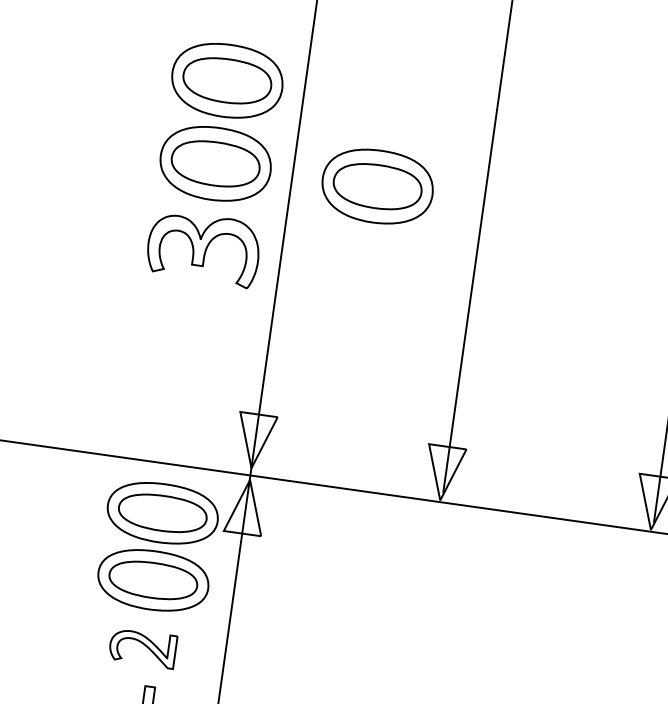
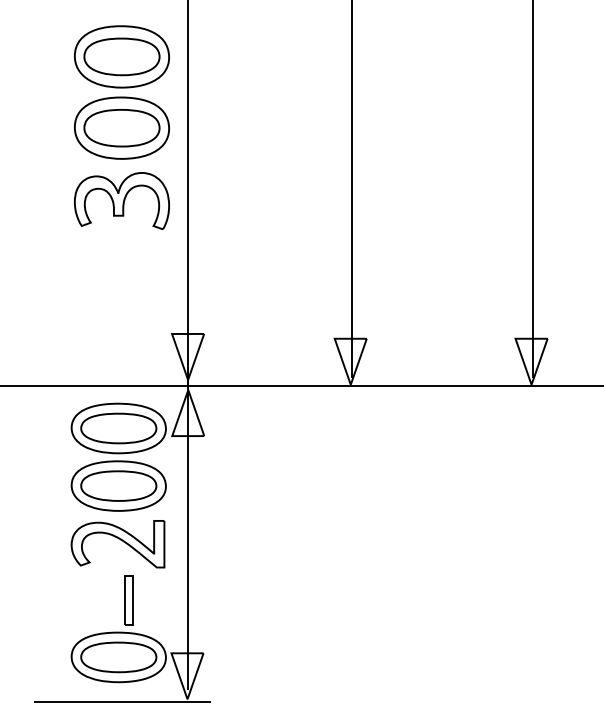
part: (377, 185) -> (260, 127), removed
part: (142, 648) -> (117, 544), size x1.67

